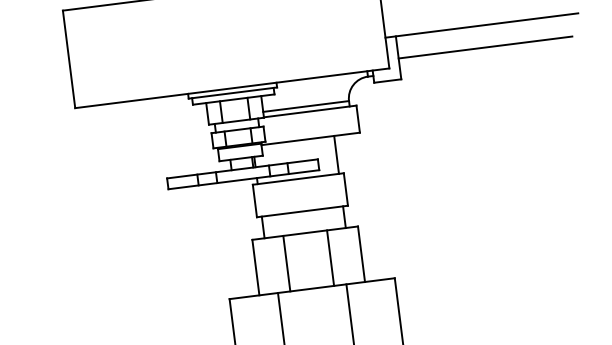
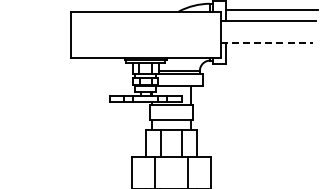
line: (481, 25) -> (266, 43), solid -> dashed
line: (484, 46) -> (266, 53), removed

